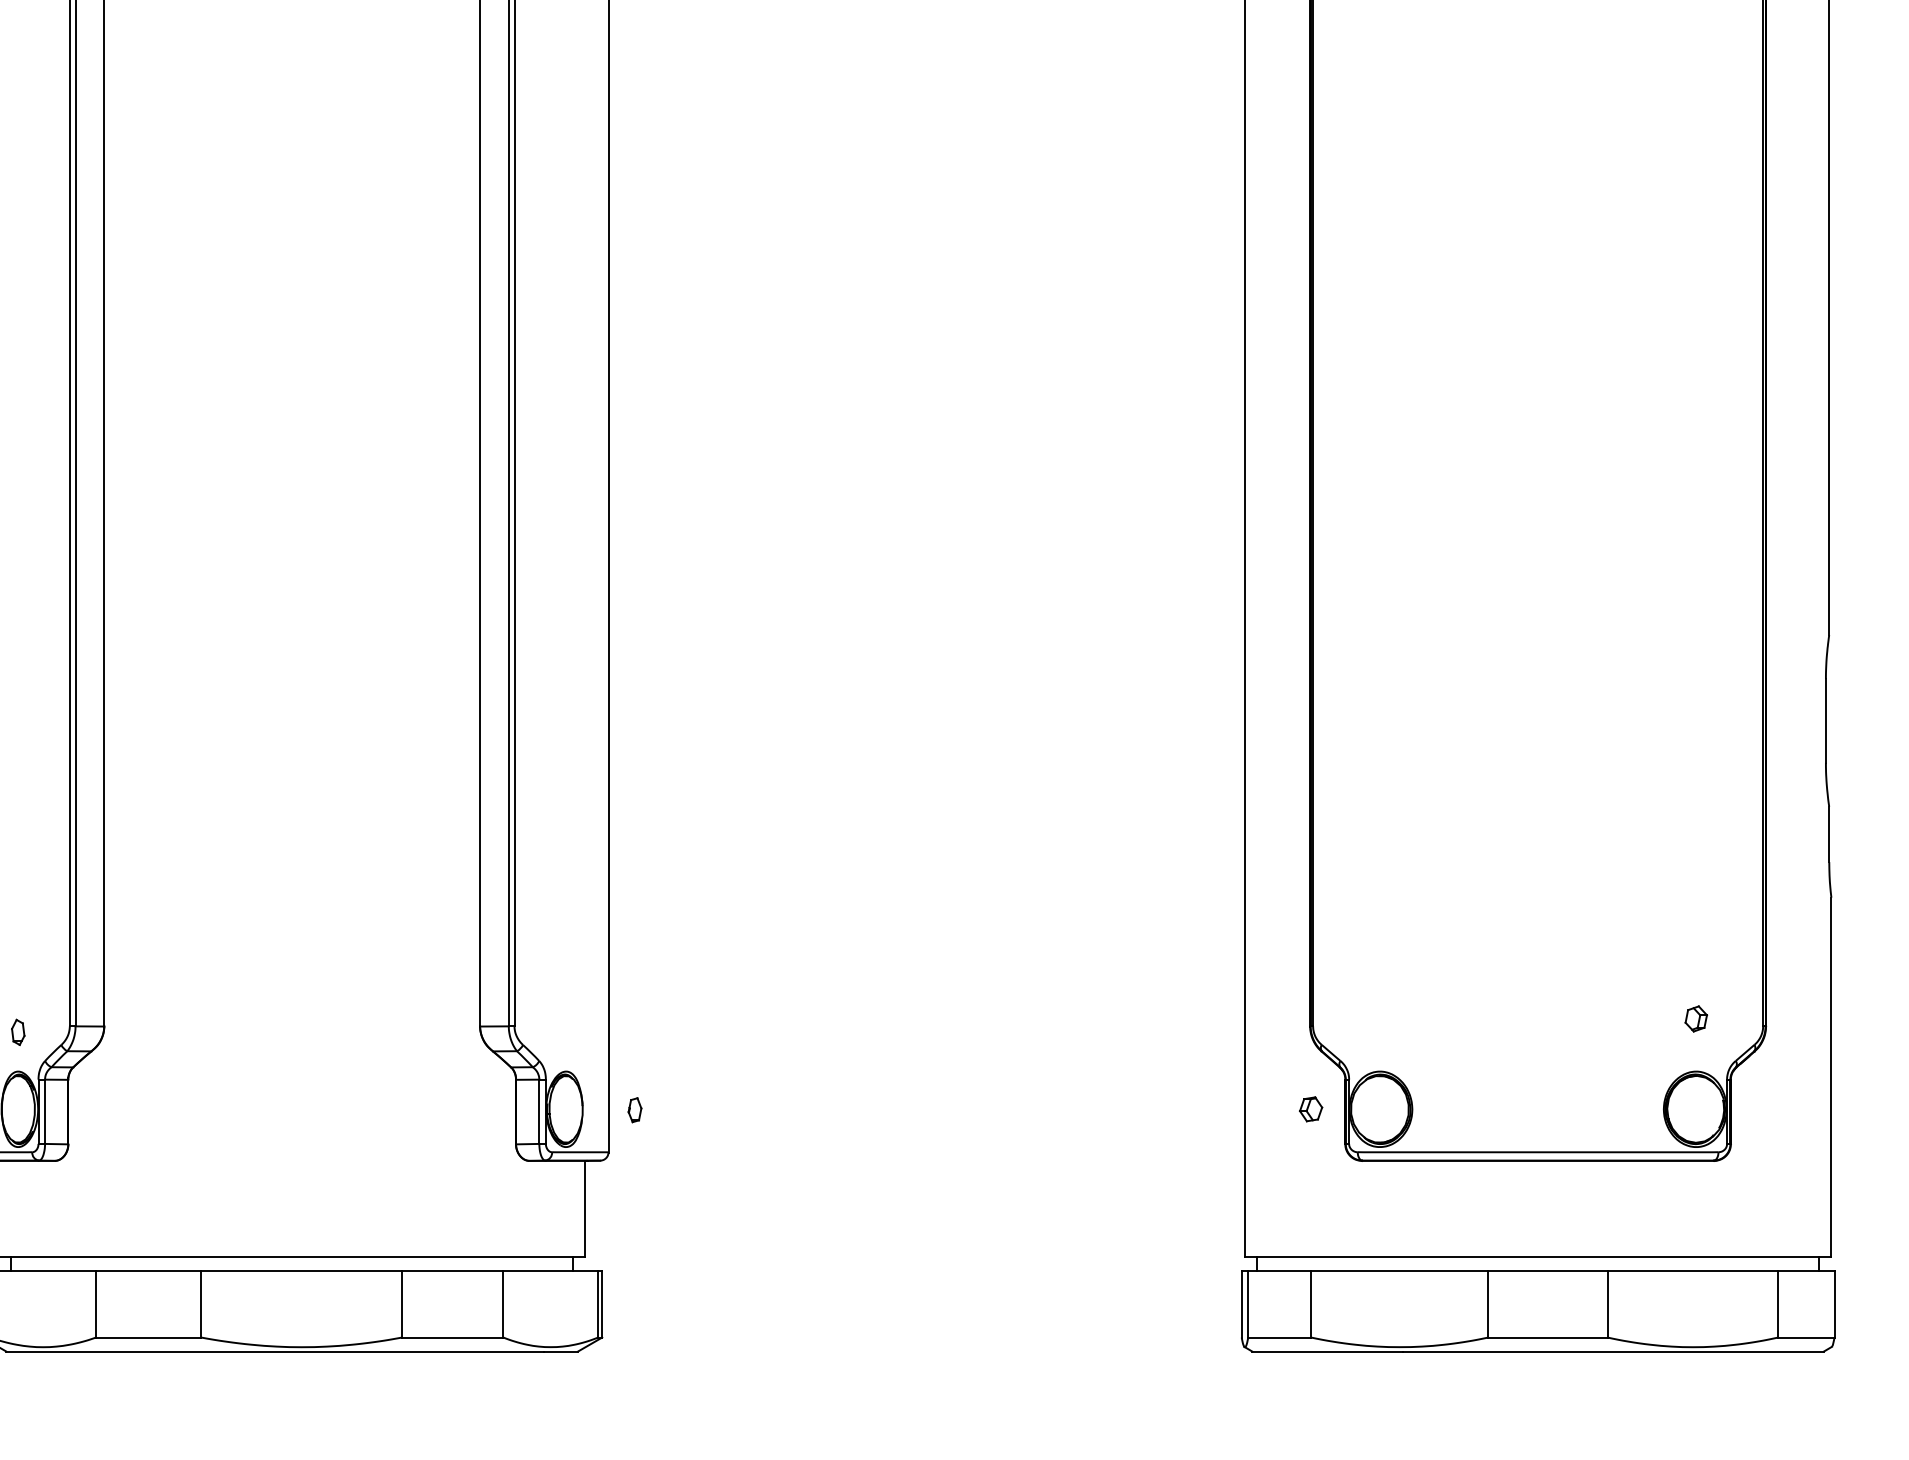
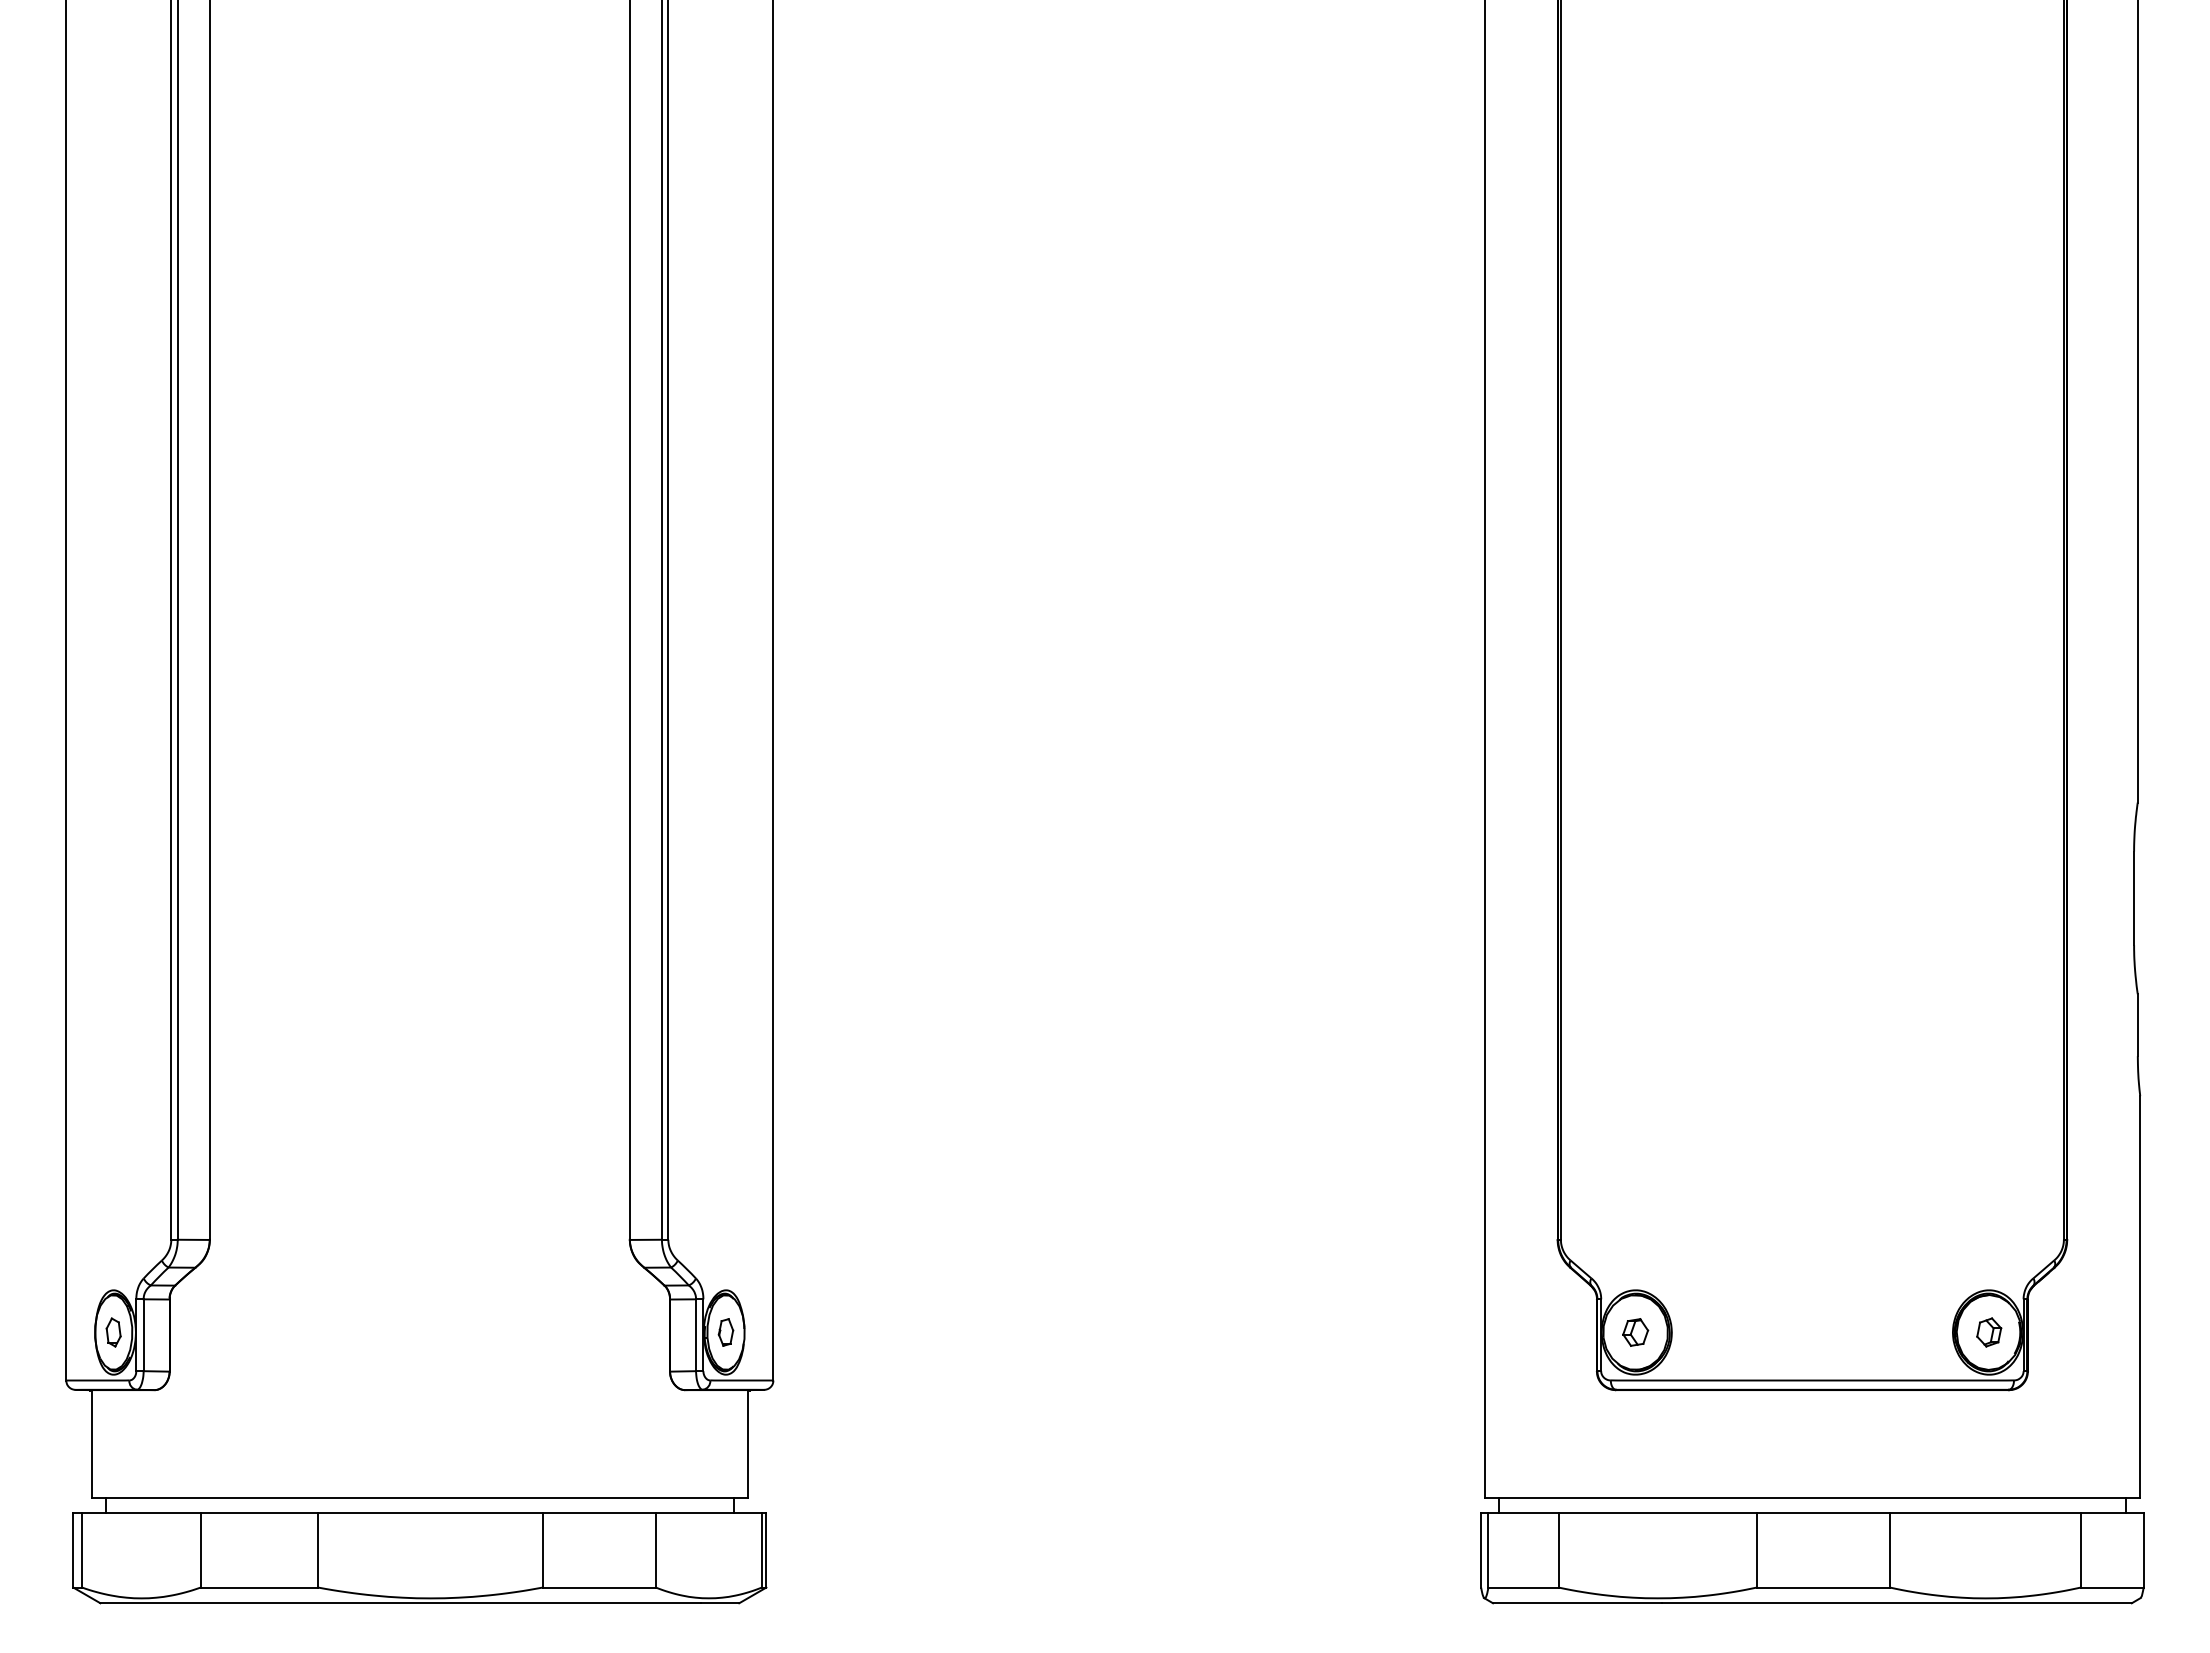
part: (1696, 1018) -> (1989, 1332), moved
part: (18, 1032) -> (113, 1332), moved
part: (1310, 1109) -> (1635, 1332), moved
part: (634, 1110) -> (725, 1332), moved

